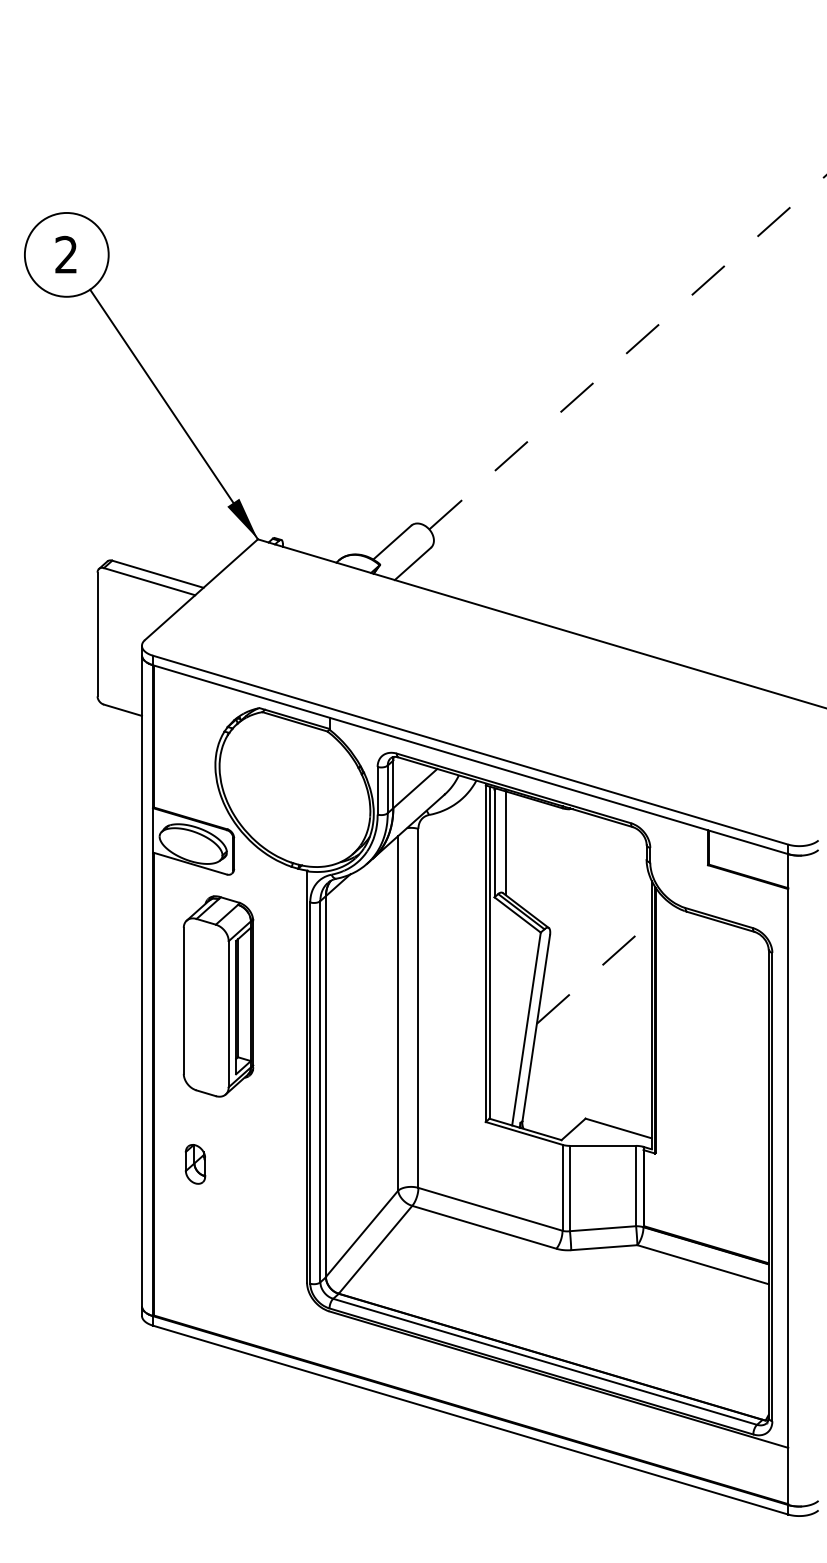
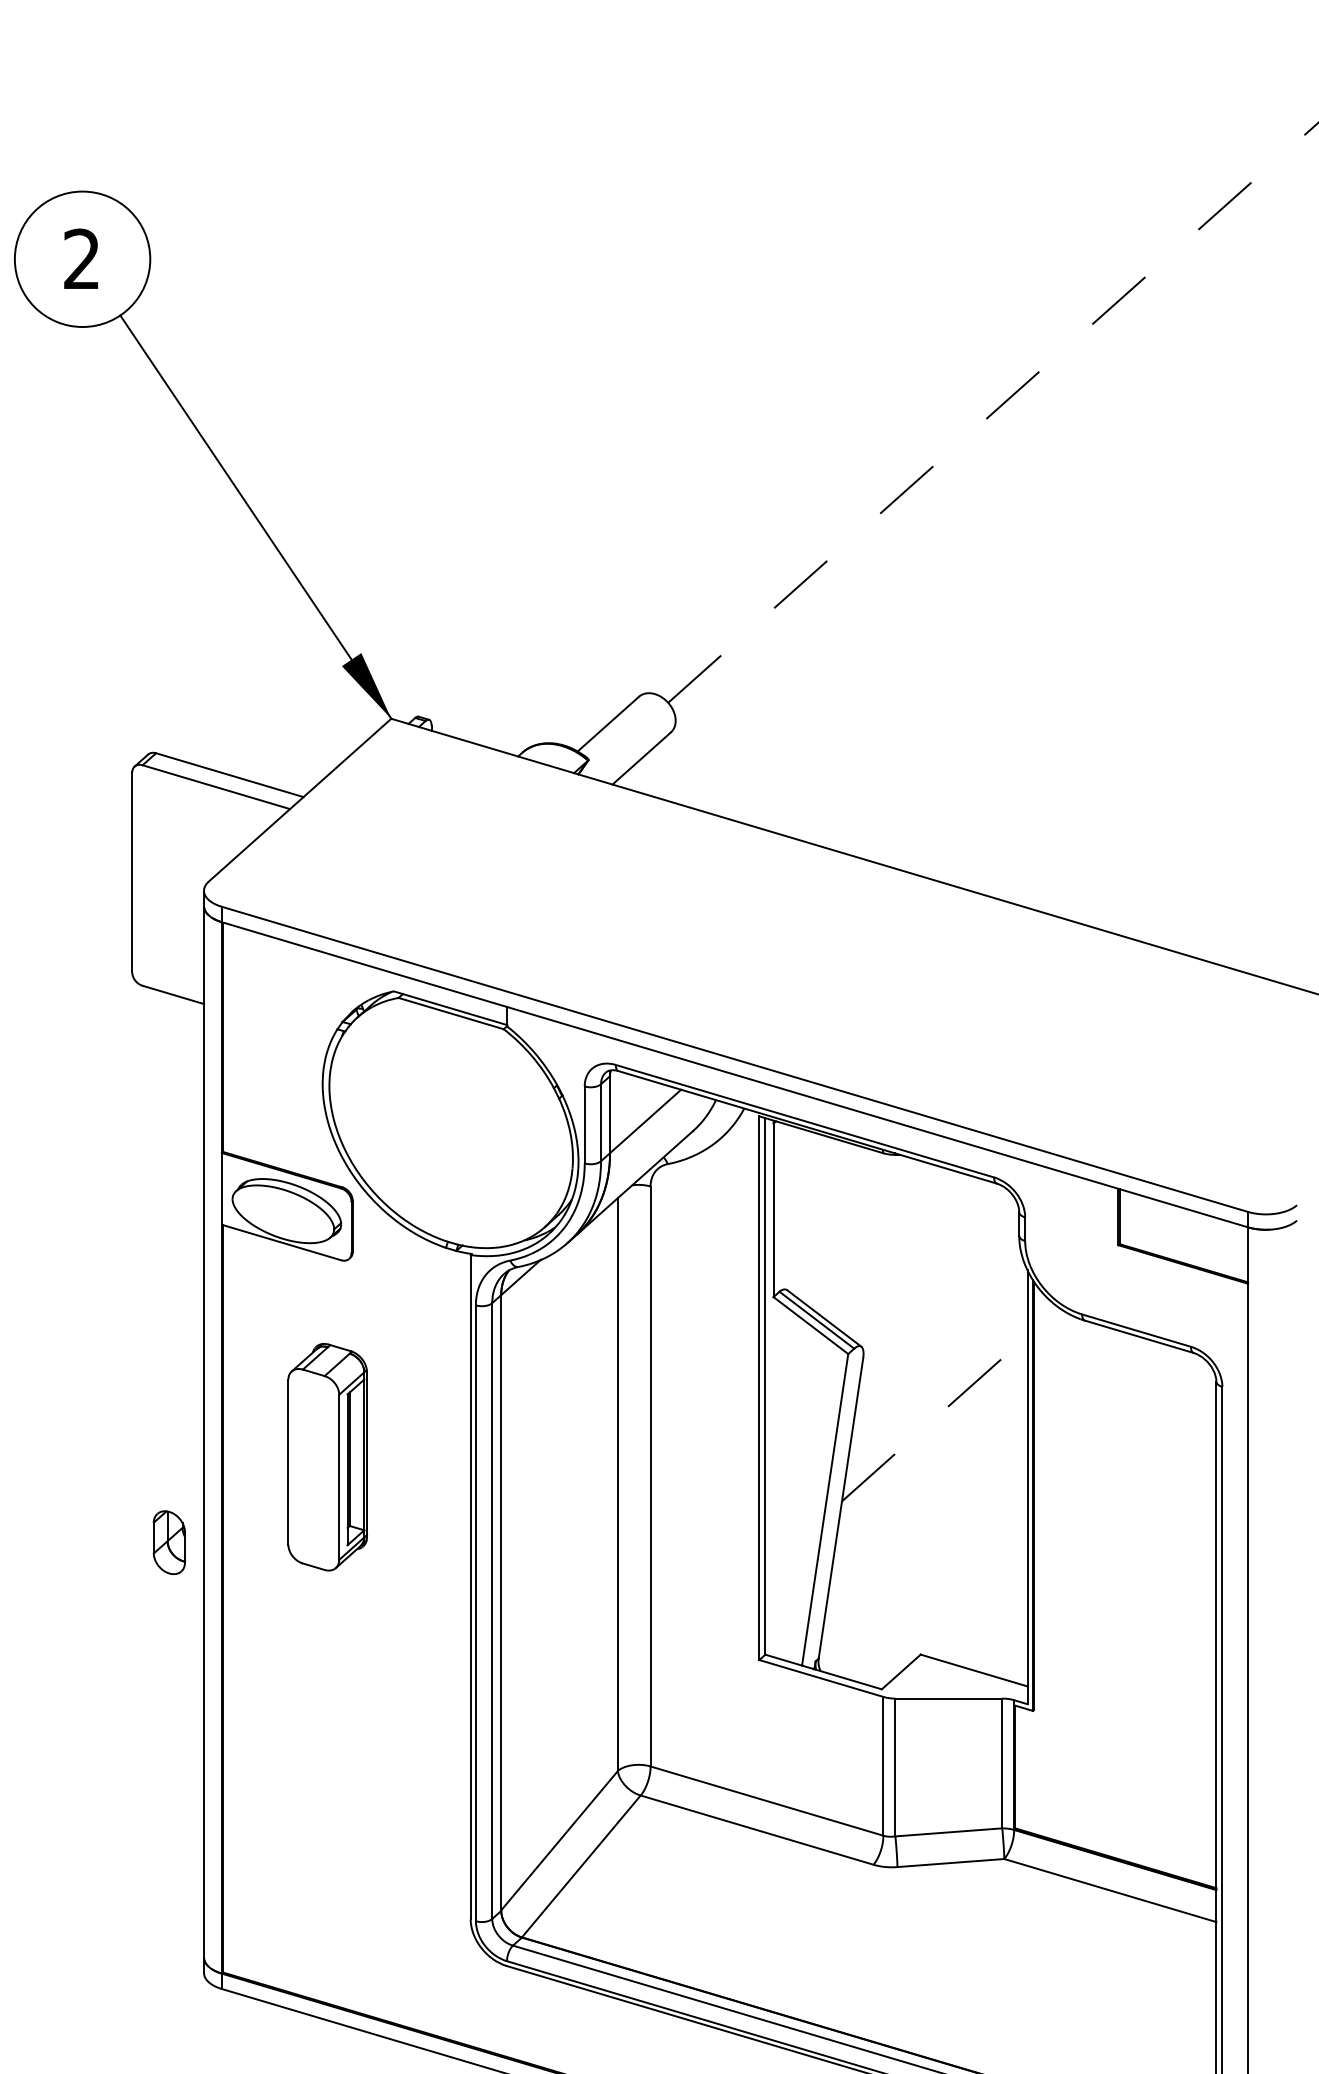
line: (505, 843) -> (791, 1210), removed
part: (218, 996) -> (327, 1457), size x0.7
part: (195, 1164) -> (169, 1542), moved

